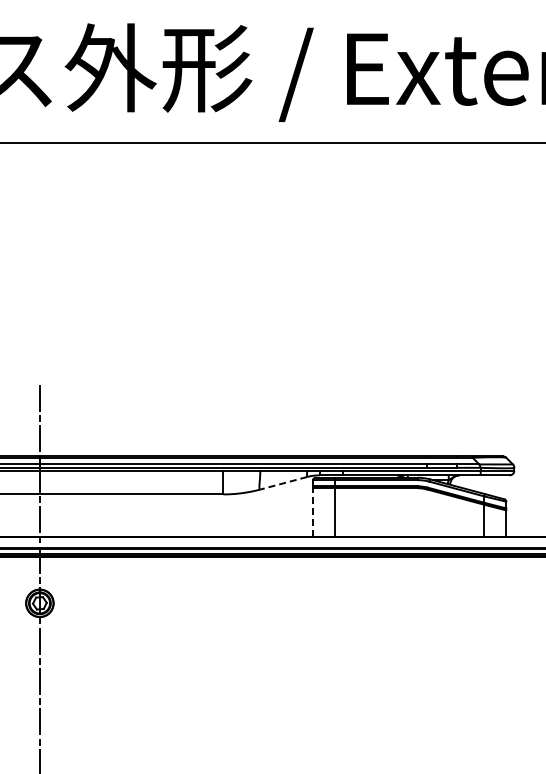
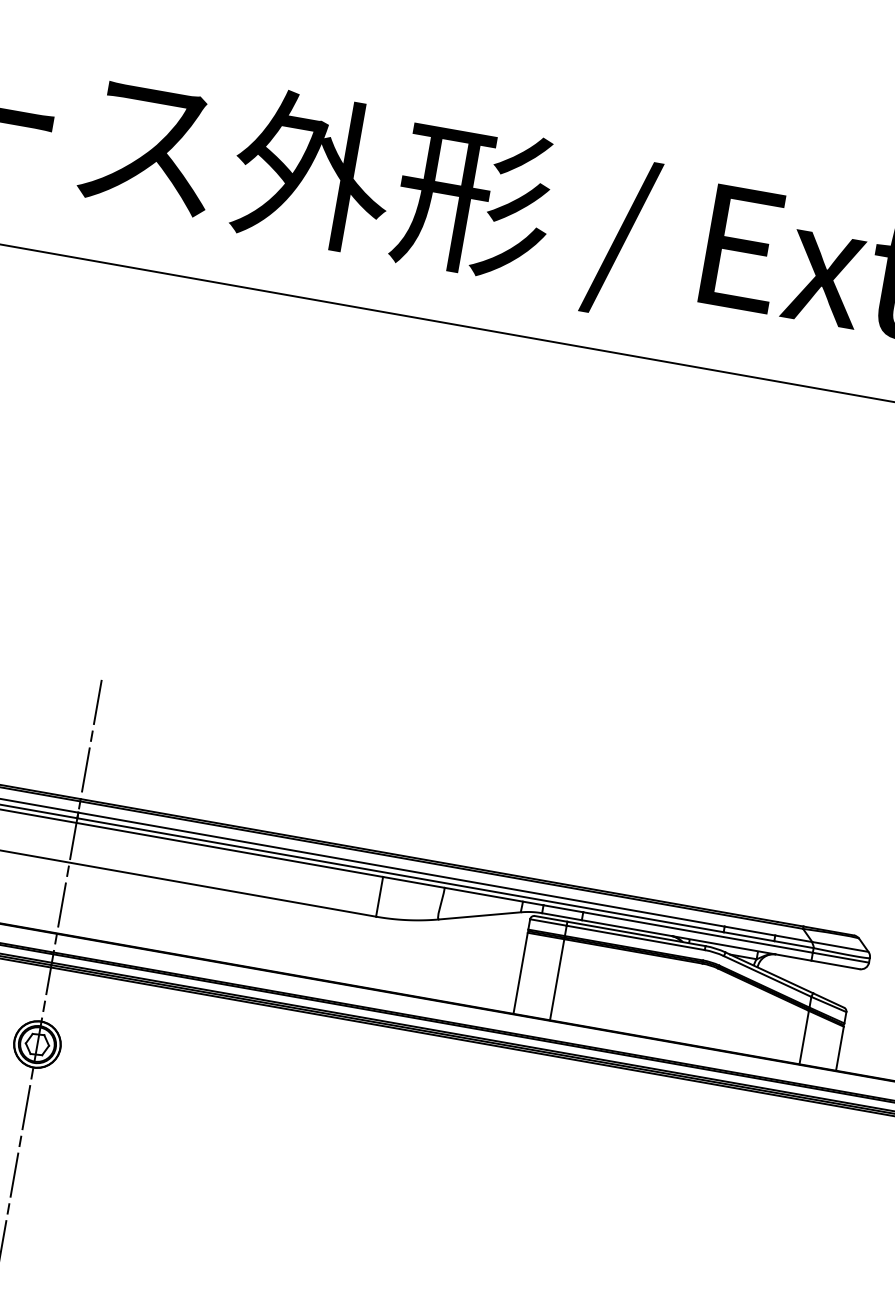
line: (283, 483) -> (479, 916), dashed -> solid
line: (313, 511) -> (521, 971), dashed -> solid

